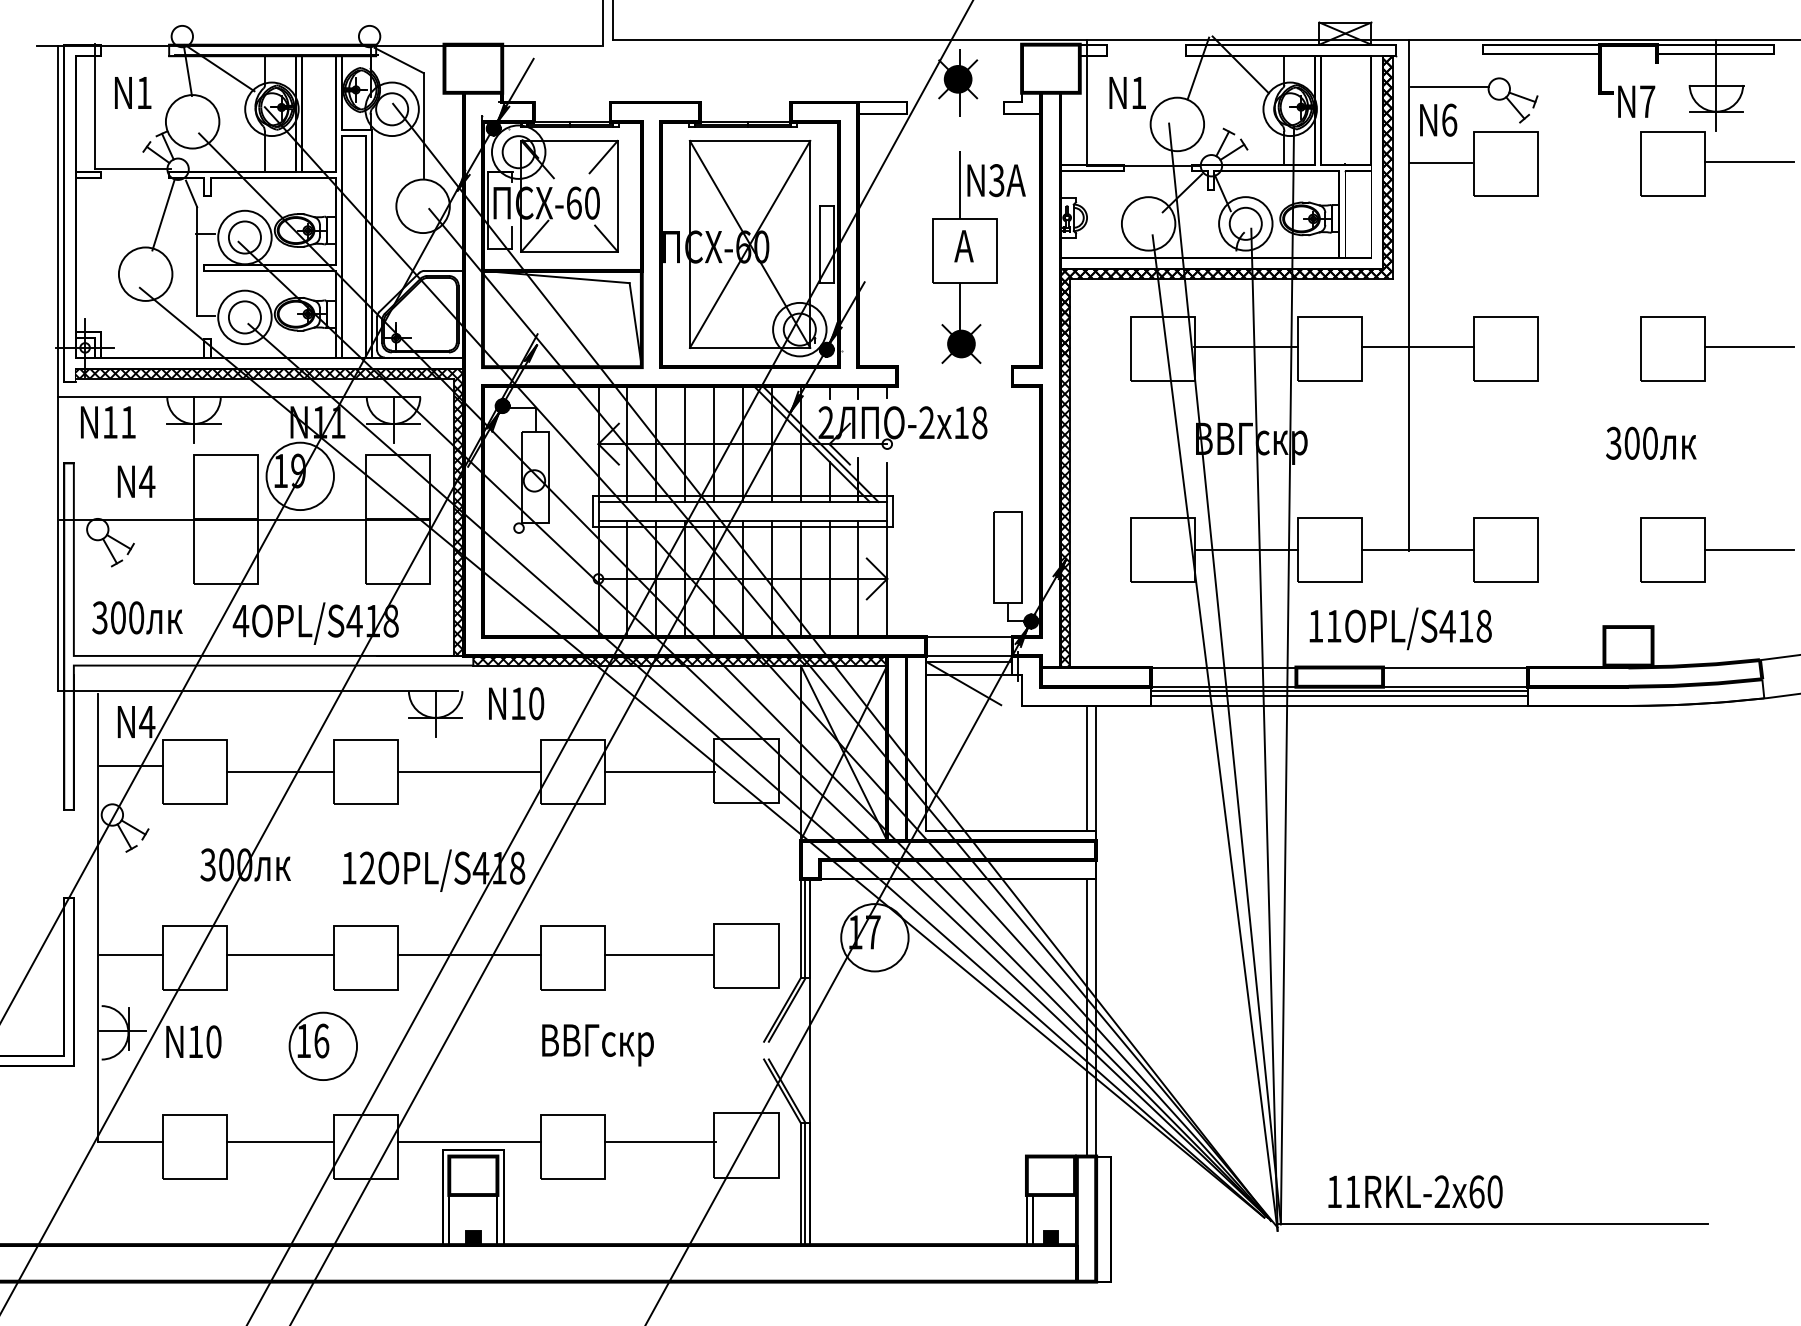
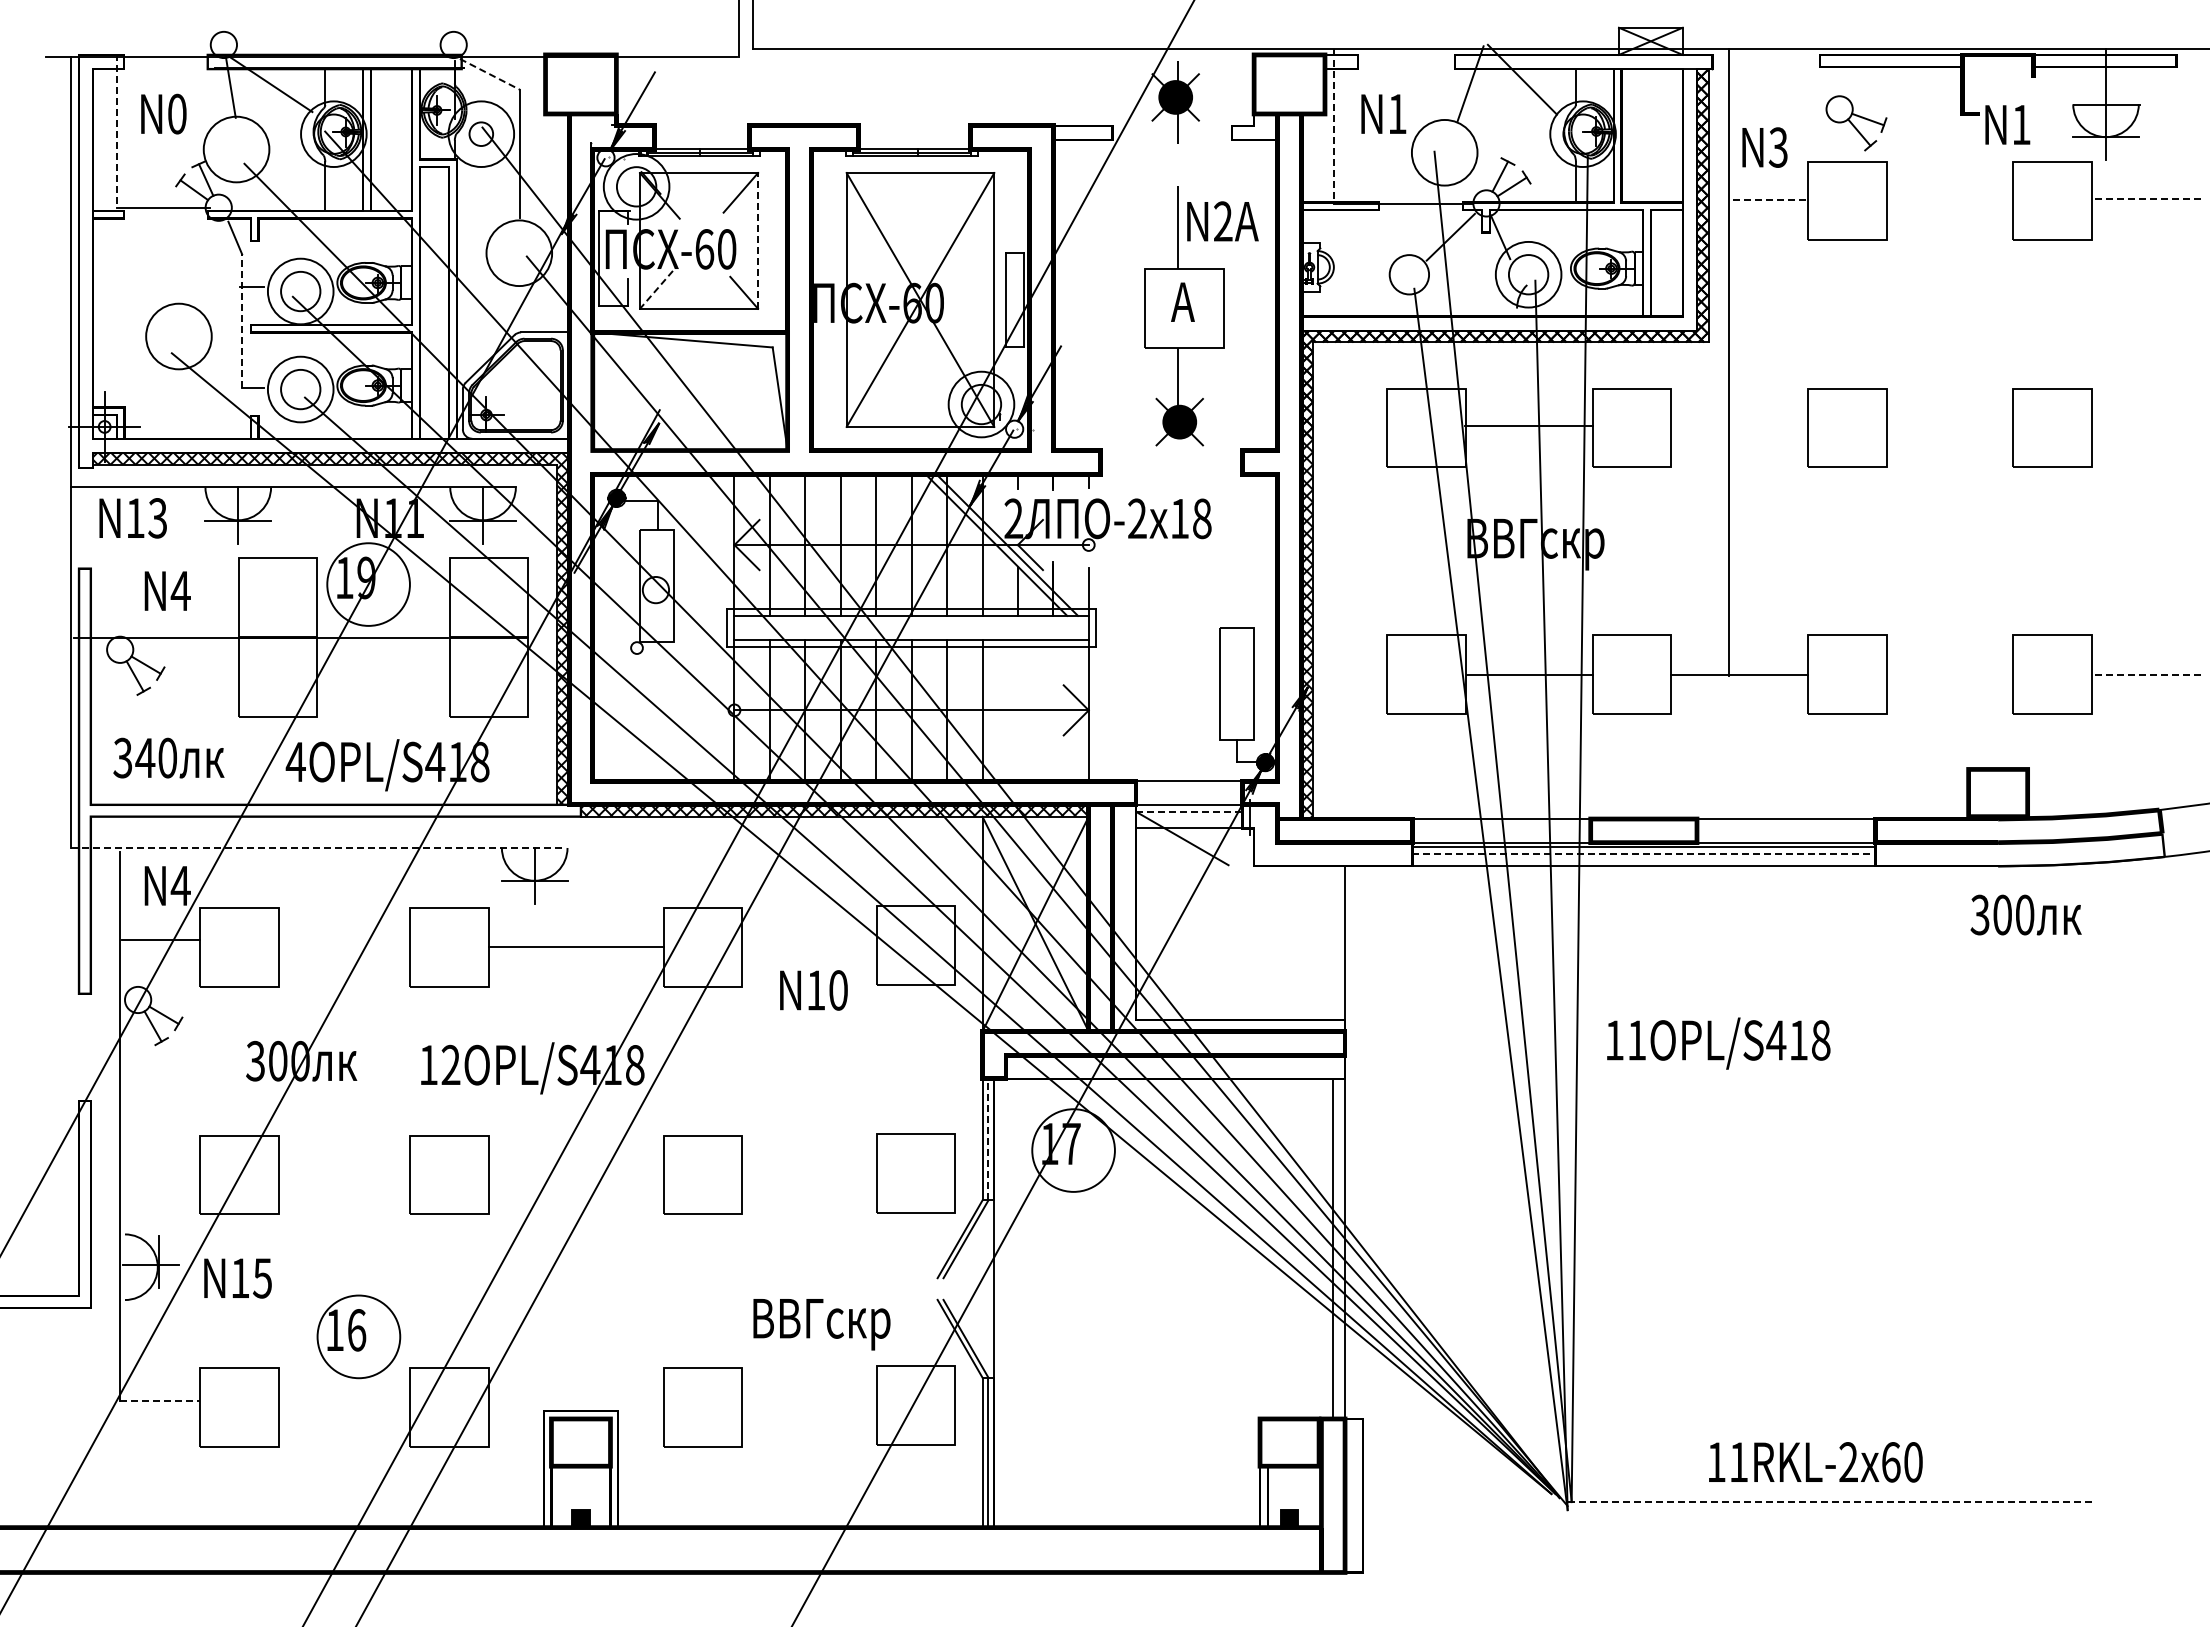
line: (398, 60) -> (489, 74), solid -> dashed
line: (1449, 86) -> (1778, 106), removed
text: (144, 92) -> (177, 113), N1 -> N0
text: (1647, 101) -> (2021, 124), N7 -> N1
line: (1086, 103) -> (1333, 126), solid -> dashed
line: (94, 107) -> (116, 131), solid -> dashed
circle: (392, 108) -> (481, 133), size x0.6
text: (1449, 120) -> (1778, 147), N6 -> N3
hatch: (493, 128) -> (605, 157), removed
line: (1749, 161) -> (2146, 198), solid -> dashed
line: (1441, 163) -> (1768, 200), solid -> dashed
text: (996, 180) -> (1222, 221), N3 -> N2
line: (618, 195) -> (758, 240), solid -> dashed
line: (163, 214) -> (200, 263), removed
circle: (1148, 223) -> (1409, 274), size x0.6
line: (534, 236) -> (656, 290), solid -> dashed
line: (197, 261) -> (242, 321), solid -> dashed
line: (1417, 346) -> (1739, 425), removed
line: (1749, 346) -> (2146, 425), removed
hatch: (826, 349) -> (1014, 428), removed
text: (128, 422) -> (157, 518), N11 -> N13
text: (1650, 442) -> (2025, 914), moved
line: (1749, 549) -> (2146, 674), solid -> dashed
line: (829, 579) -> (1017, 710), removed
line: (858, 579) -> (1053, 710), removed
text: (118, 617) -> (145, 757), 300 -> 340
text: (1400, 628) -> (1718, 1043), moved
line: (969, 661) -> (1189, 811), solid -> dashed
line: (257, 690) -> (316, 847), solid -> dashed
line: (1340, 696) -> (1644, 854), solid -> dashed
text: (516, 703) -> (813, 990), moved
line: (1086, 768) -> (1333, 942), removed
line: (280, 771) -> (344, 946), removed
line: (659, 771) -> (809, 946), removed
line: (805, 928) -> (988, 1139), solid -> dashed
line: (131, 955) -> (161, 1172), removed
line: (280, 955) -> (344, 1172), removed
line: (469, 955) -> (576, 1172), removed
line: (658, 955) -> (808, 1172), removed
text: (213, 1042) -> (262, 1278), N10 -> N15
text: (597, 1045) -> (821, 1324), moved
part: (323, 1046) -> (358, 1336), moved
line: (130, 1142) -> (160, 1401), solid -> dashed
line: (280, 1142) -> (344, 1401), removed
line: (469, 1142) -> (576, 1401), removed
line: (660, 1142) -> (810, 1401), removed
text: (1415, 1191) -> (1815, 1462), moved
line: (1493, 1224) -> (1832, 1502), solid -> dashed

